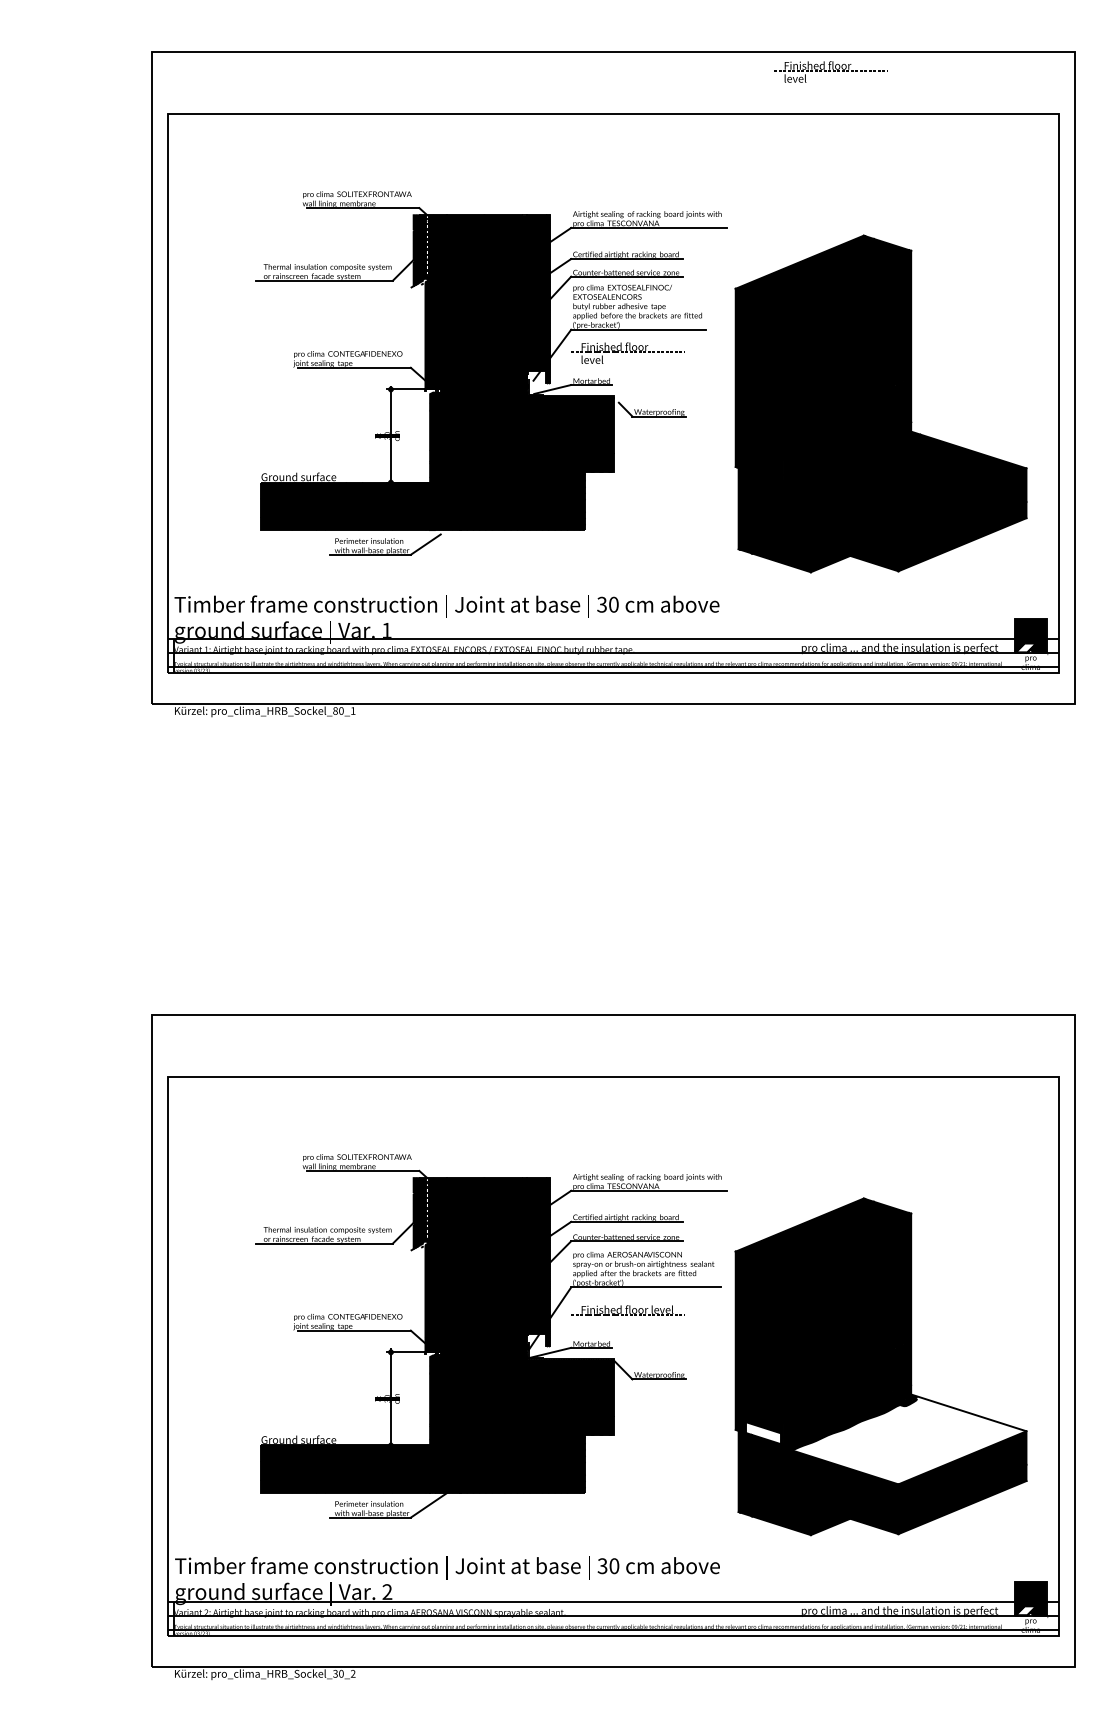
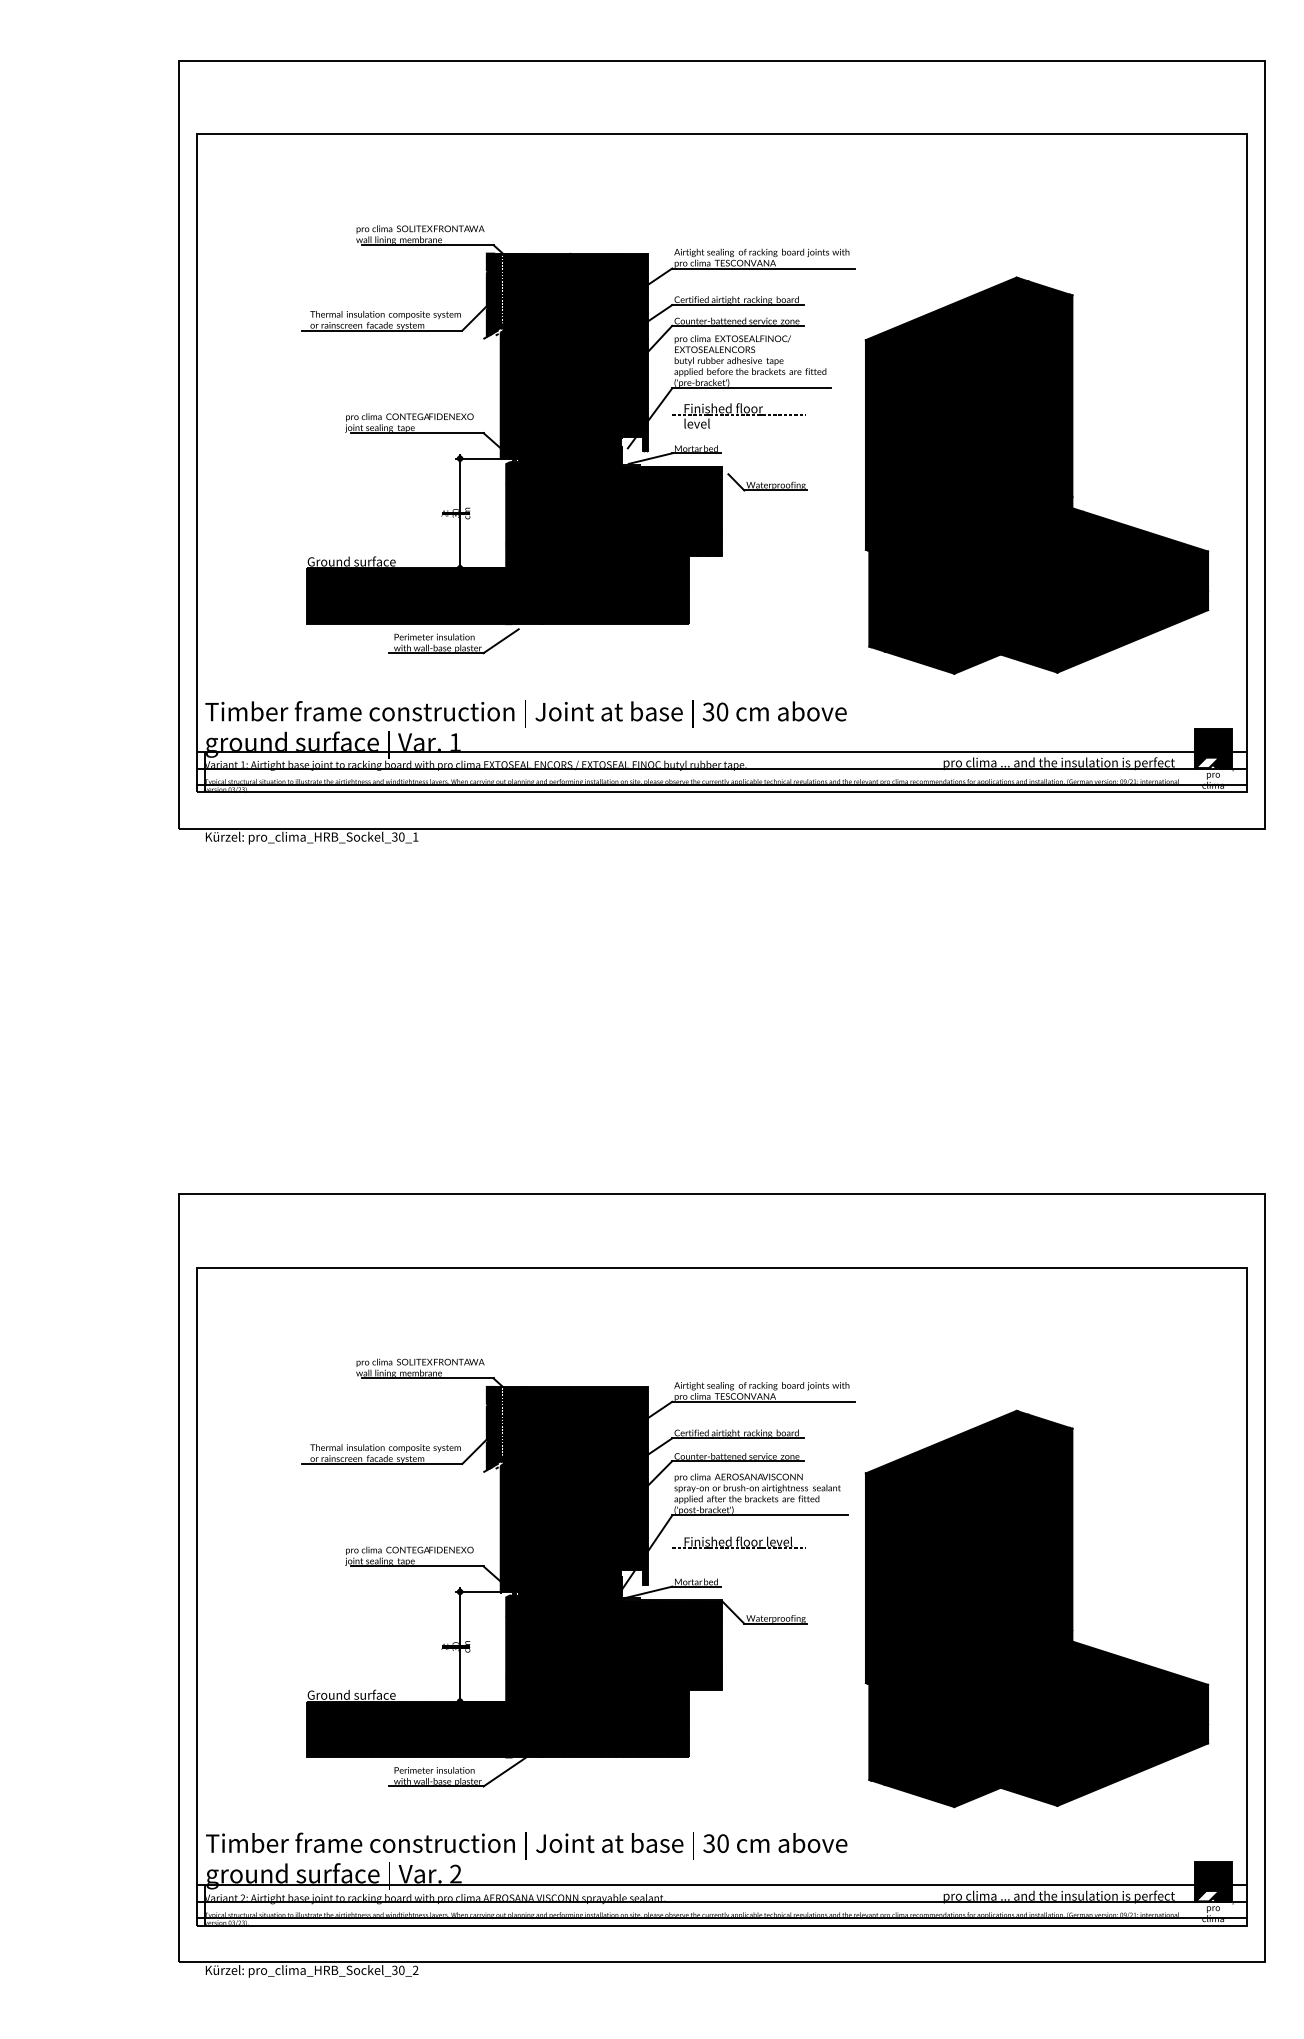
part: (830, 71) -> (977, 84), removed
text: (335, 710) -> (394, 836), pro_clima_HRB_Sockel_80_1 -> pro_clima_HRB_Sockel_30_1
fill: (763, 1433) -> (898, 1687), added
fill: (909, 1440) -> (1070, 1695), added

